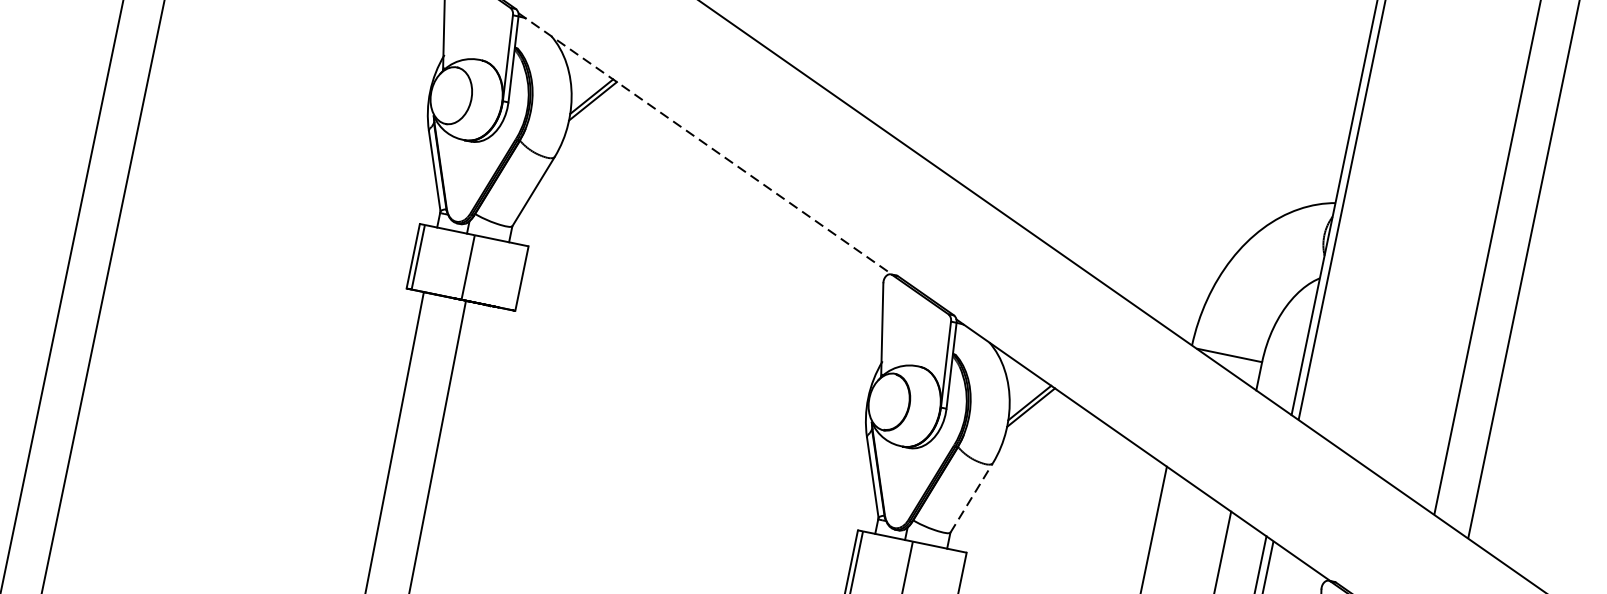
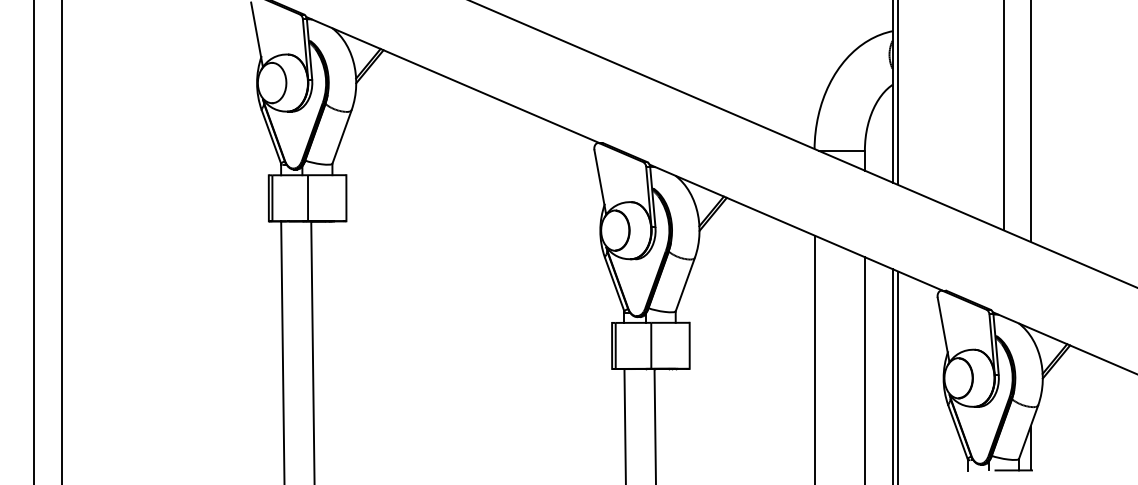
line: (706, 144) -> (453, 80), dashed -> solid
line: (971, 497) -> (685, 284), dashed -> solid

